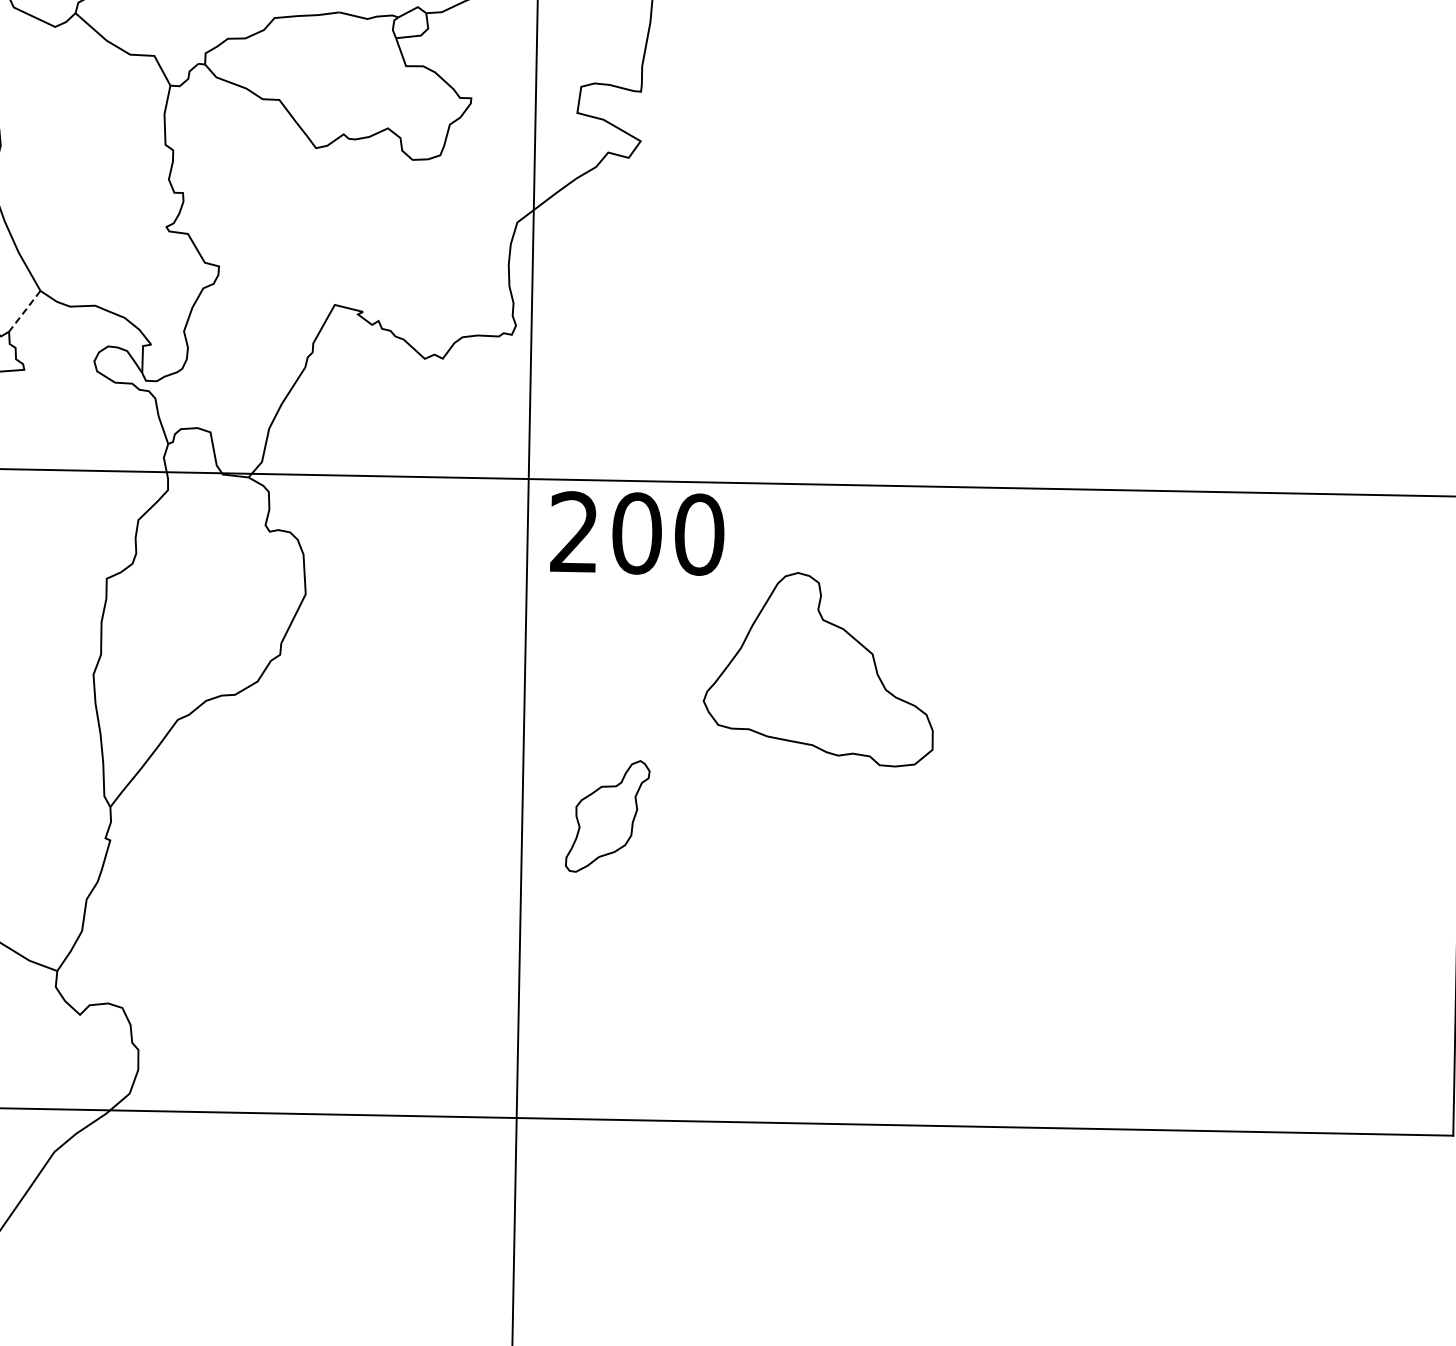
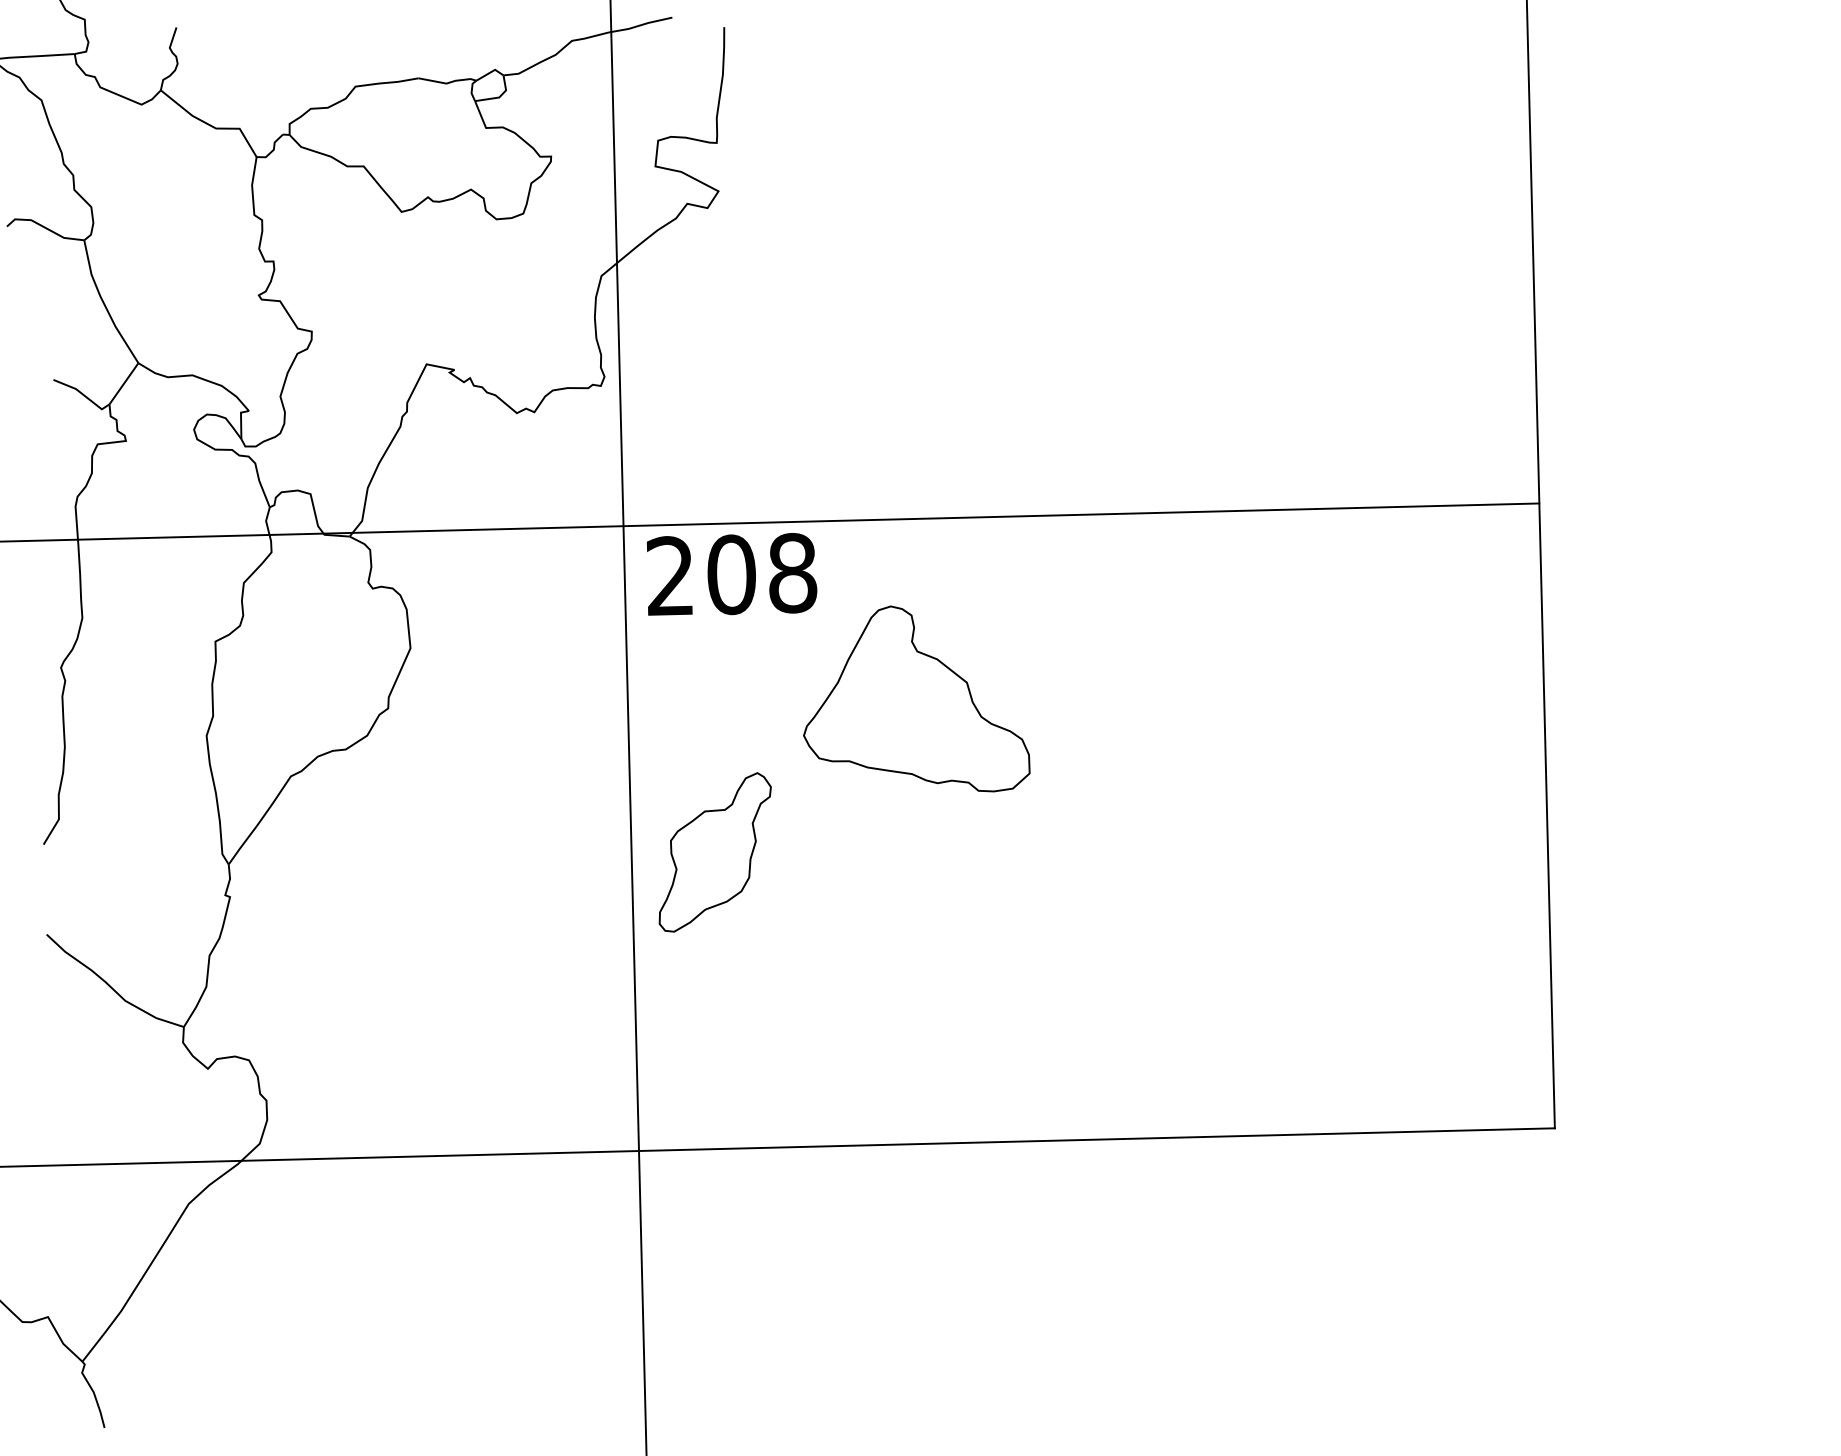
line: (24, 312) -> (123, 384), dashed -> solid
text: (699, 534) -> (792, 573), 200 -> 208
part: (607, 816) -> (714, 852), size x1.43

